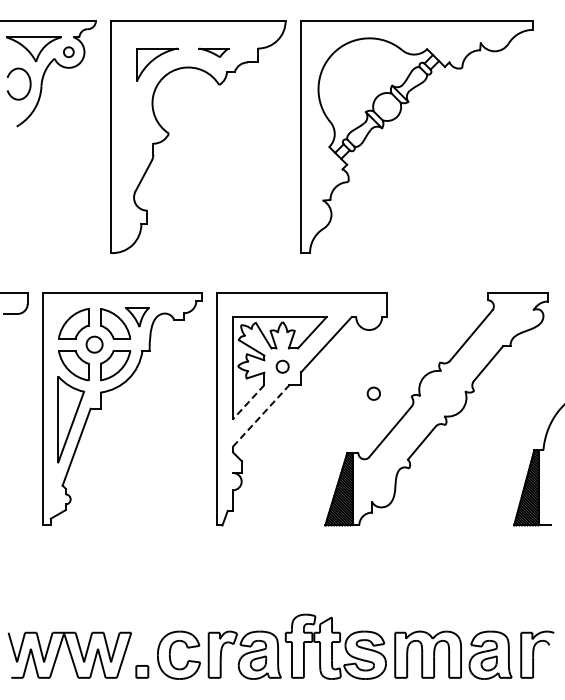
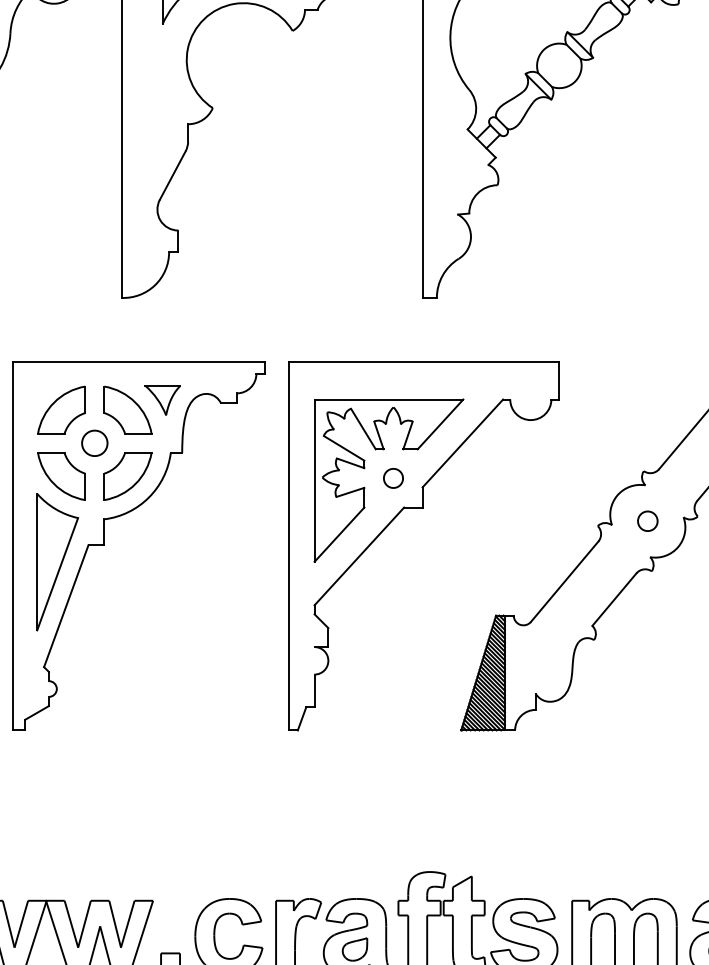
part: (373, 393) -> (647, 520), moved
line: (248, 402) -> (339, 535), dashed -> solid
line: (261, 415) -> (359, 555), dashed -> solid

